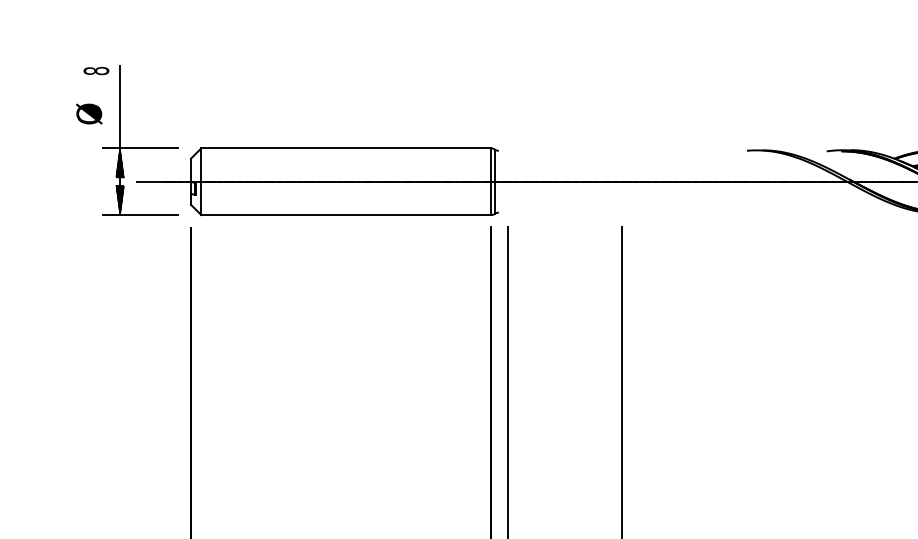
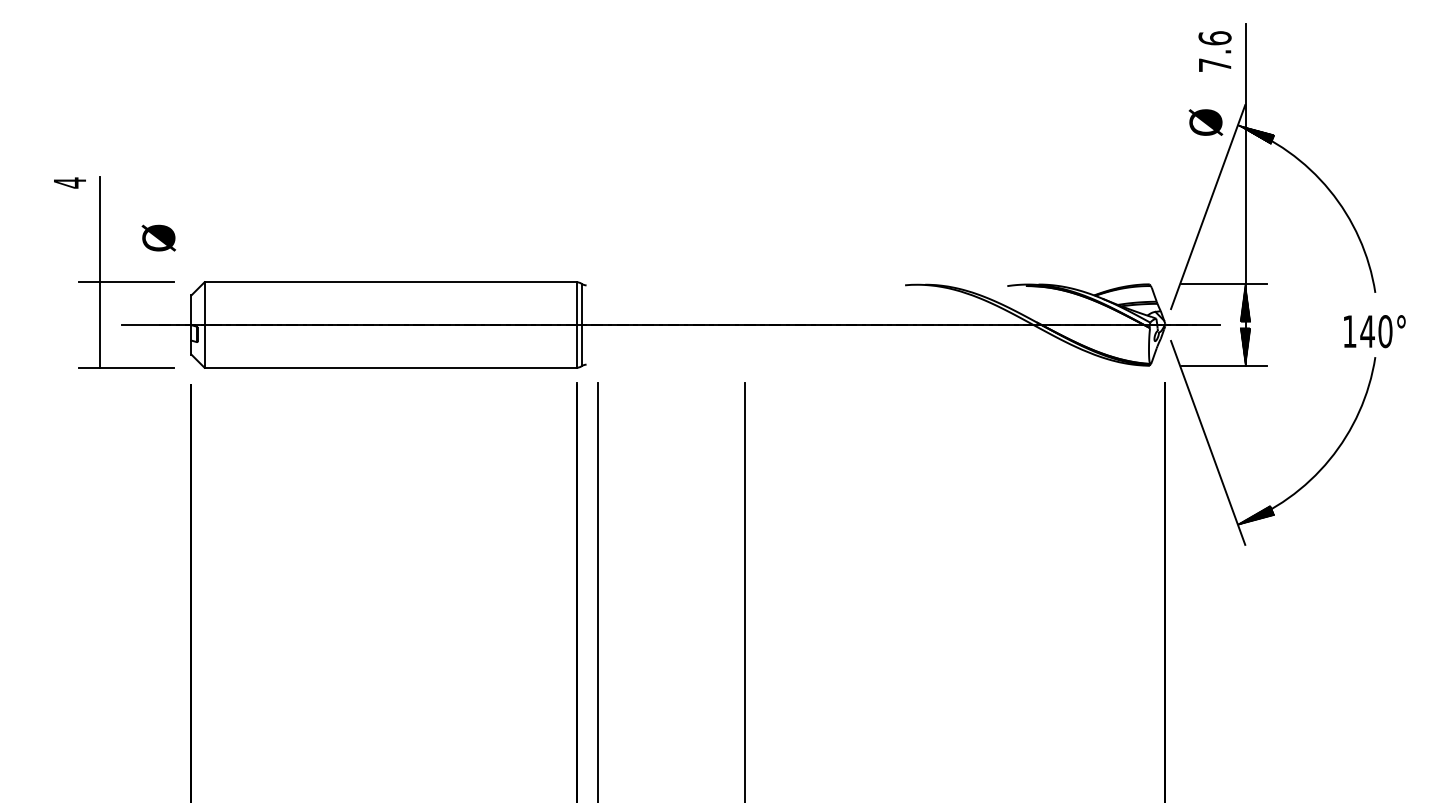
text: (96, 70) -> (69, 182), 8 -> 4
text: (88, 113) -> (158, 237), moved
hatch: (120, 162) -> (100, 300), removed
hatch: (120, 200) -> (100, 348), removed

